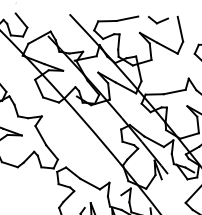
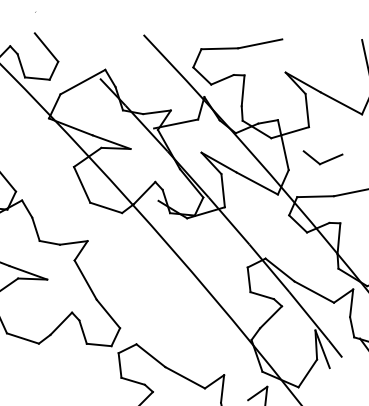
part: (158, 19) -> (323, 156), moved

